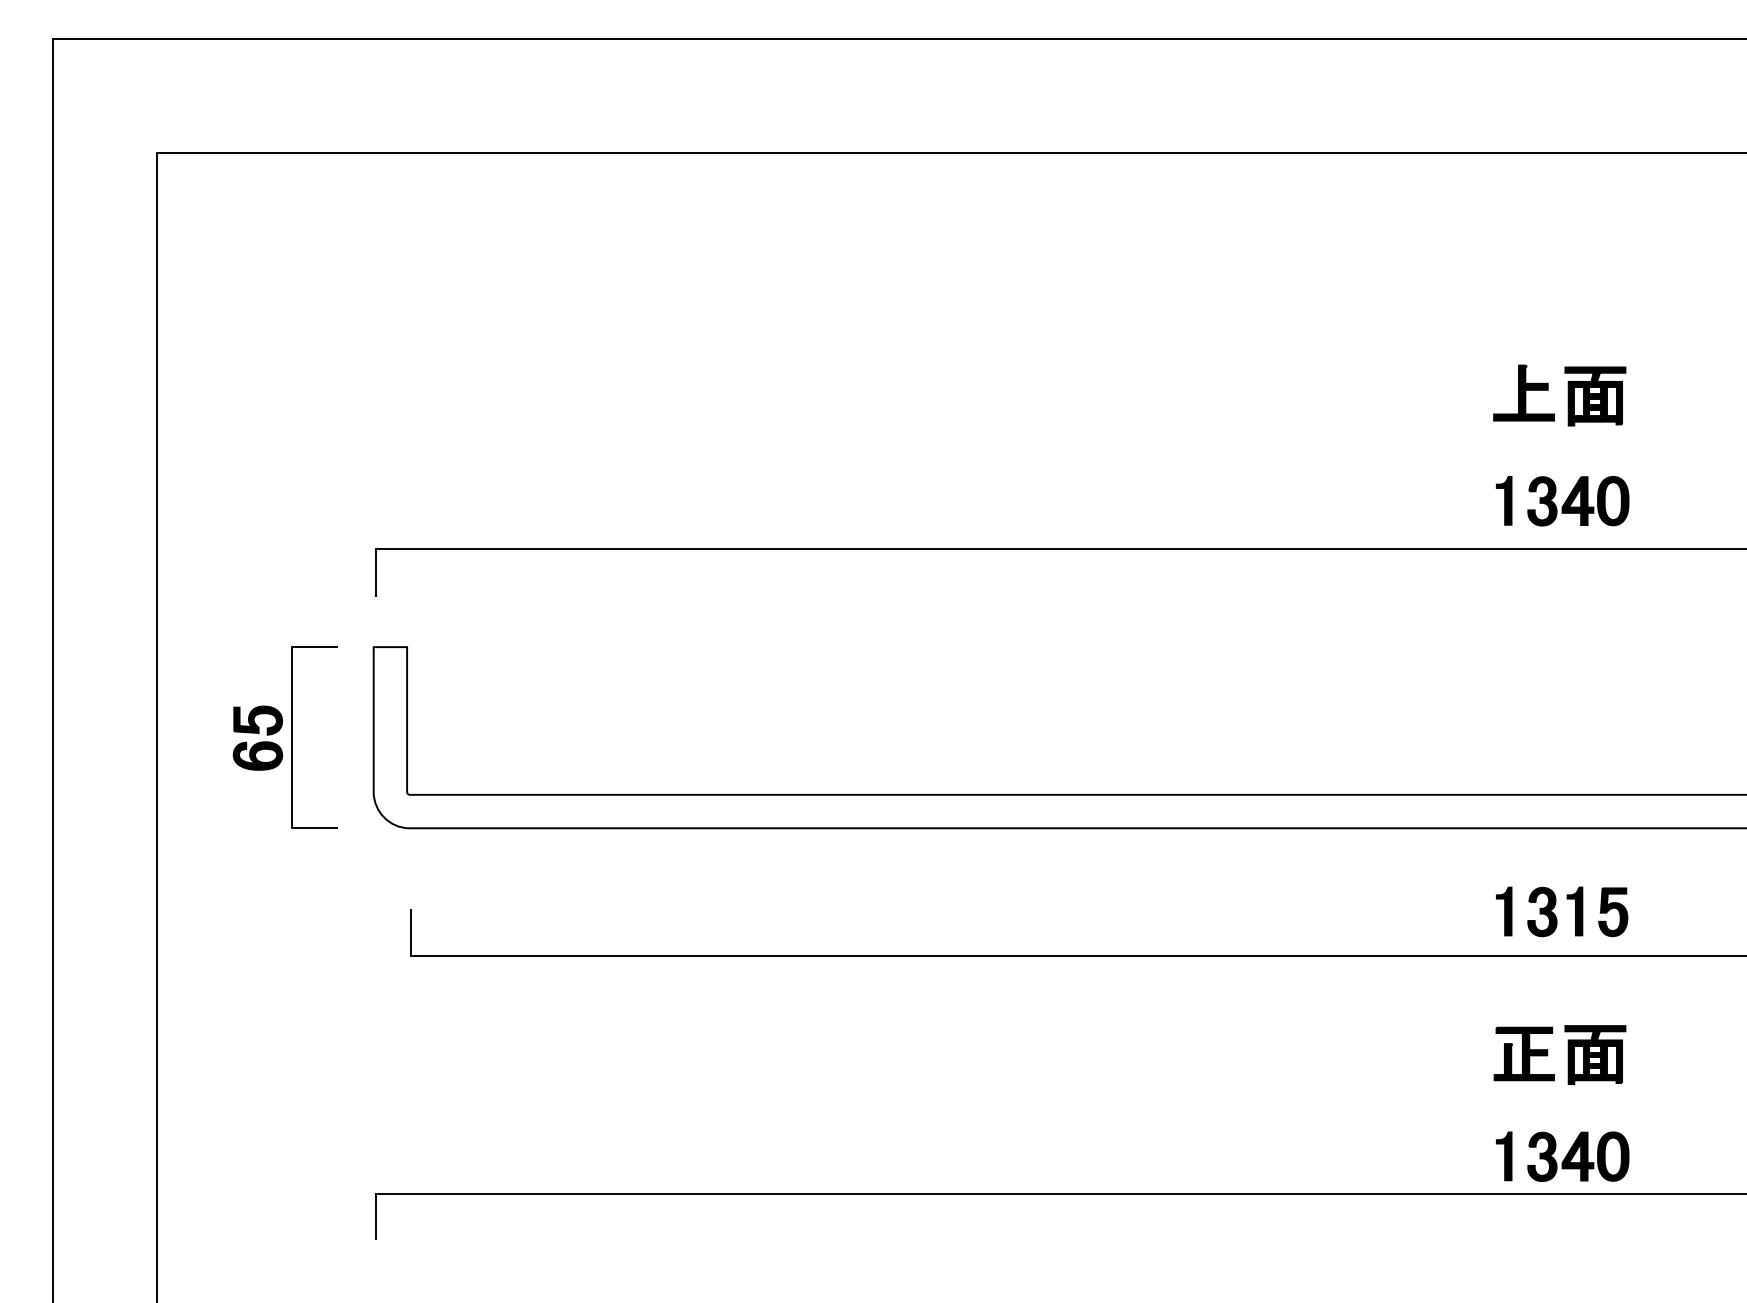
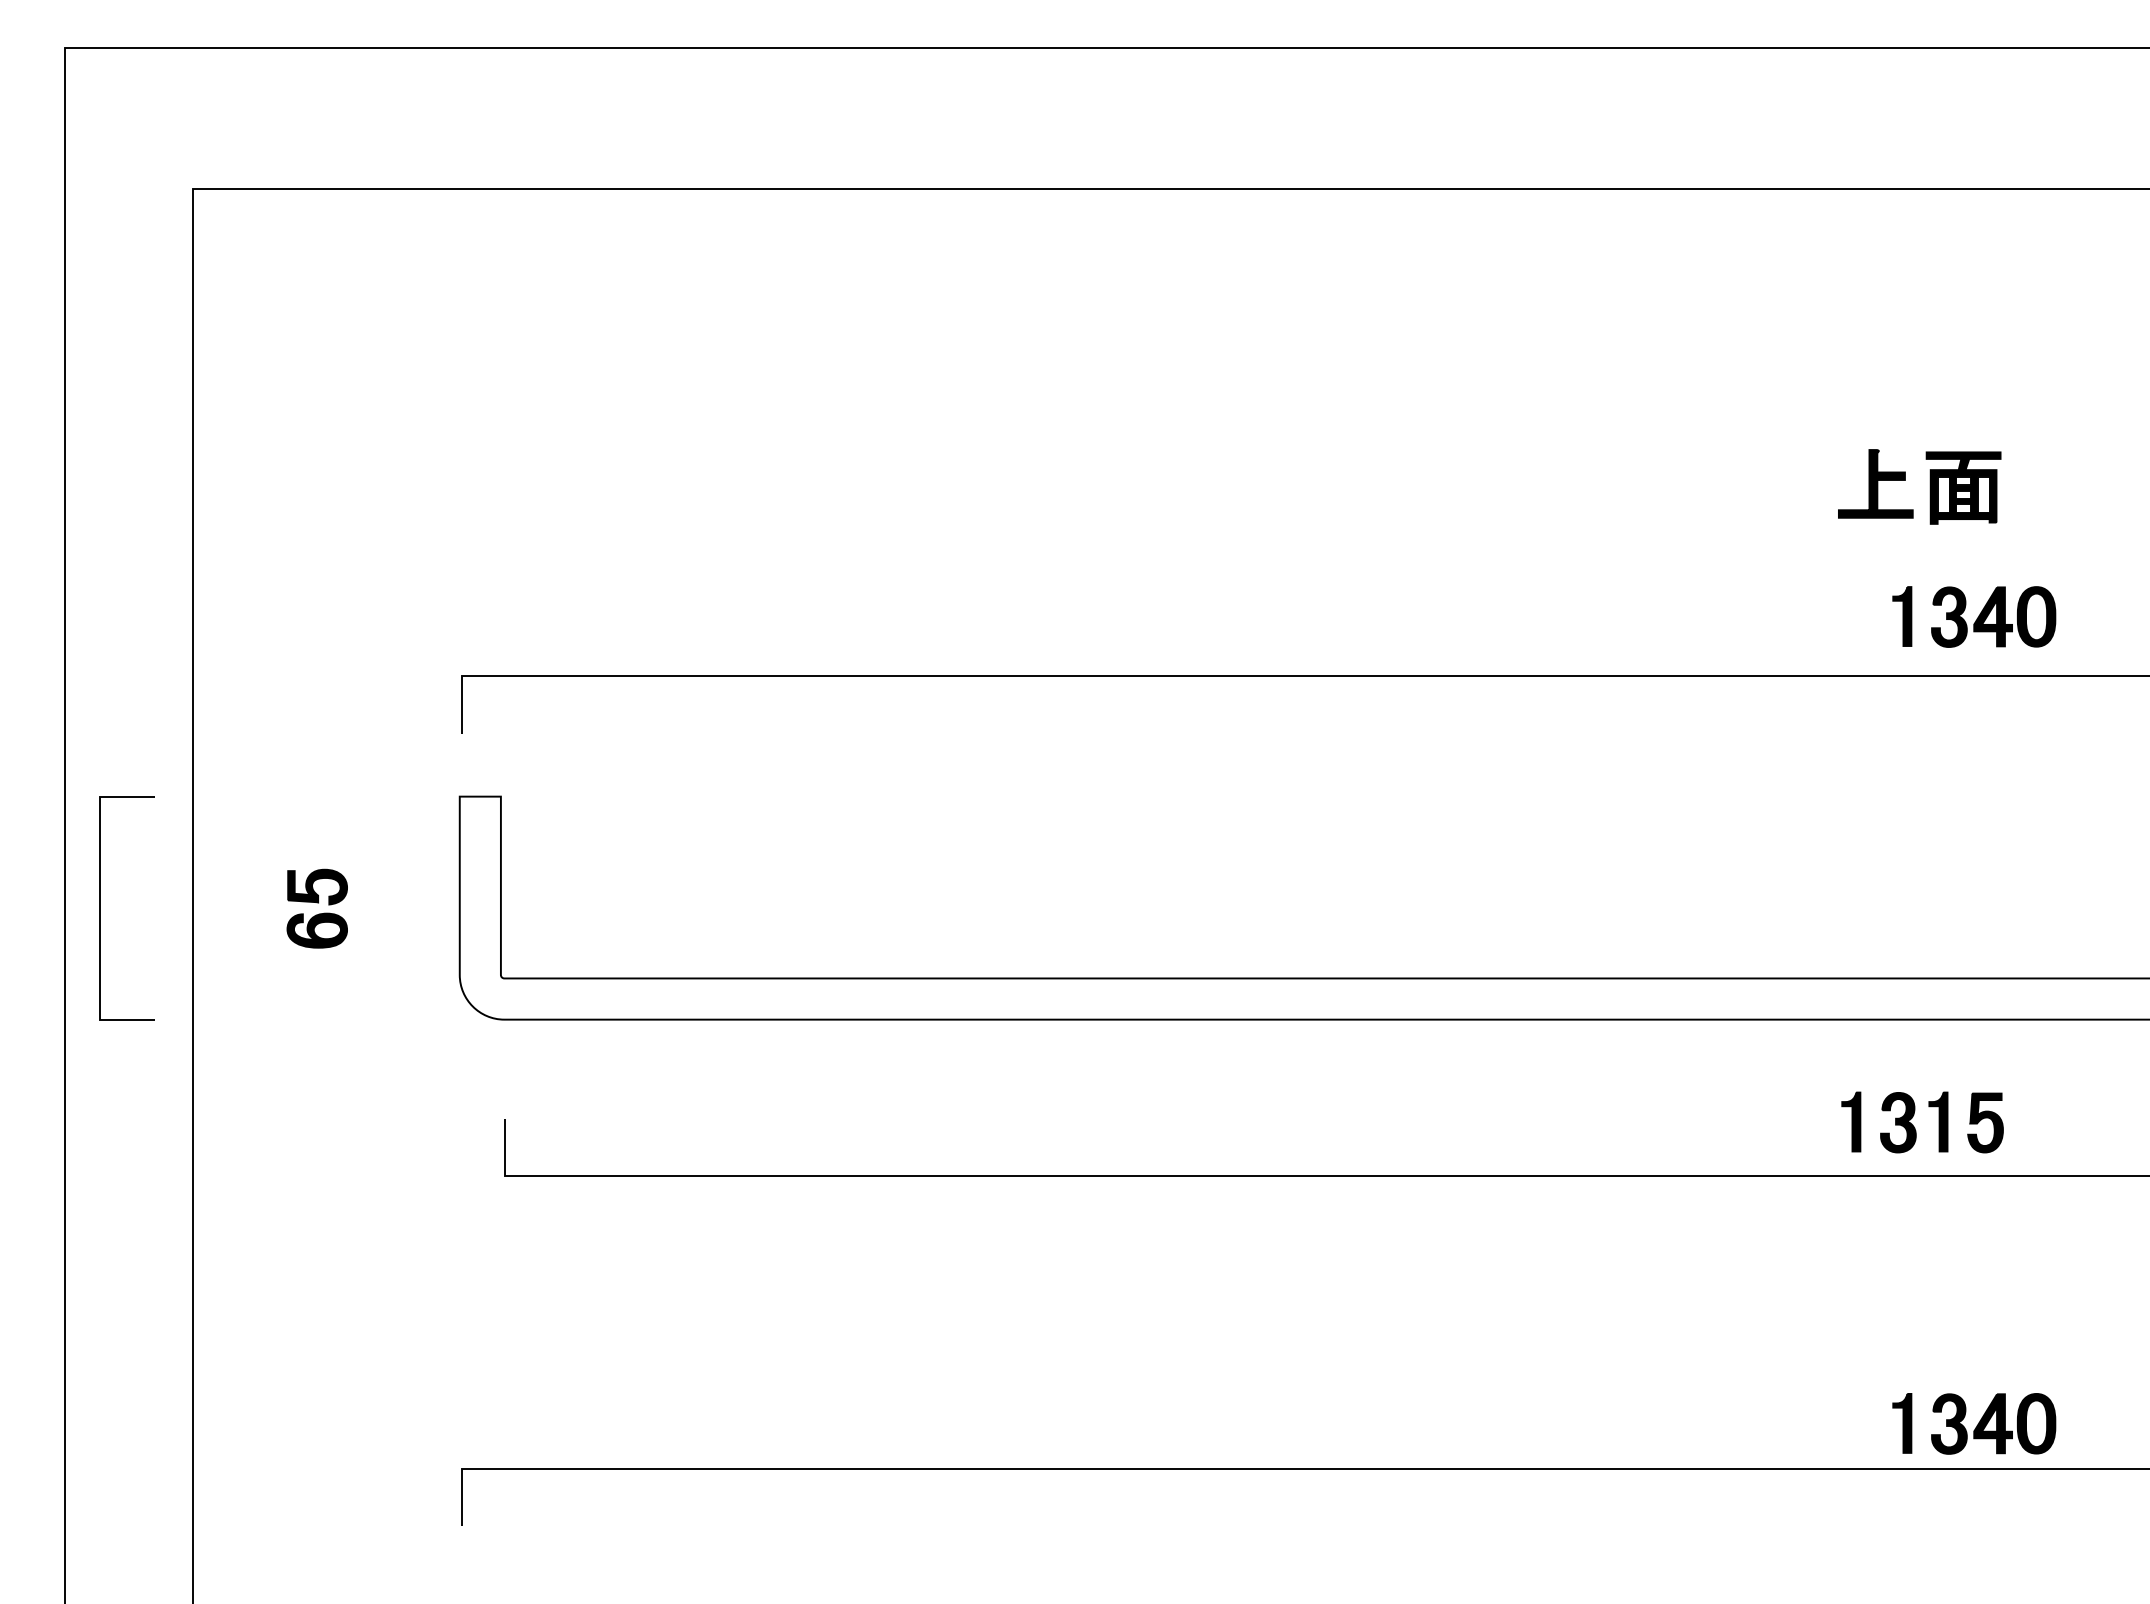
part: (1562, 500) -> (1974, 616), moved
line: (293, 738) -> (100, 908), moved
part: (1567, 1054) -> (1929, 1298), removed
part: (1562, 1156) -> (1974, 1423), moved

